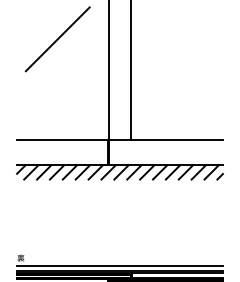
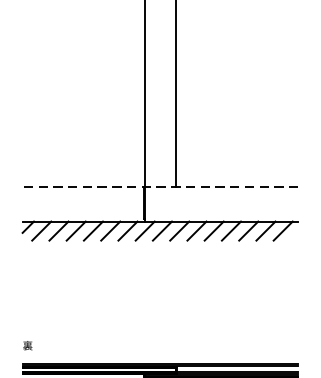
line: (57, 39) -> (76, 53), removed
line: (120, 139) -> (161, 186), solid -> dashed
line: (219, 176) -> (293, 236), removed
line: (119, 266) -> (159, 357), removed

